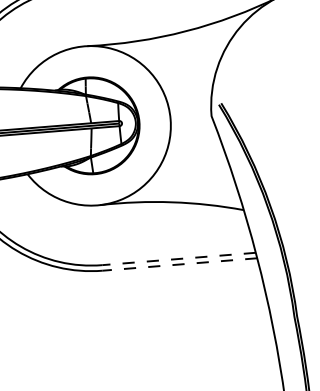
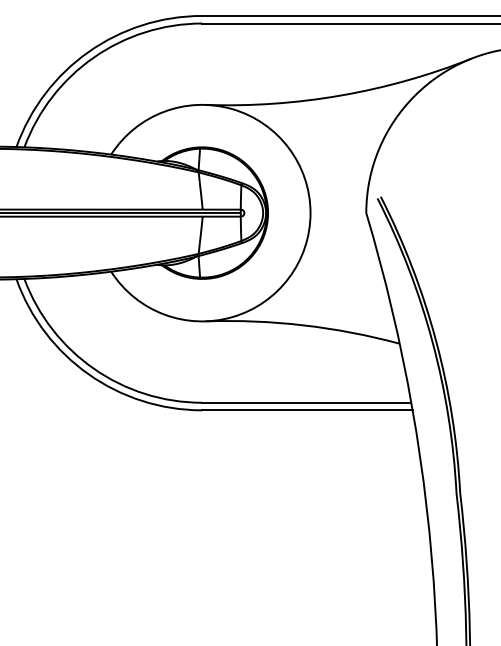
line: (178, 258) -> (306, 402), dashed -> solid
line: (179, 264) -> (306, 410), dashed -> solid

